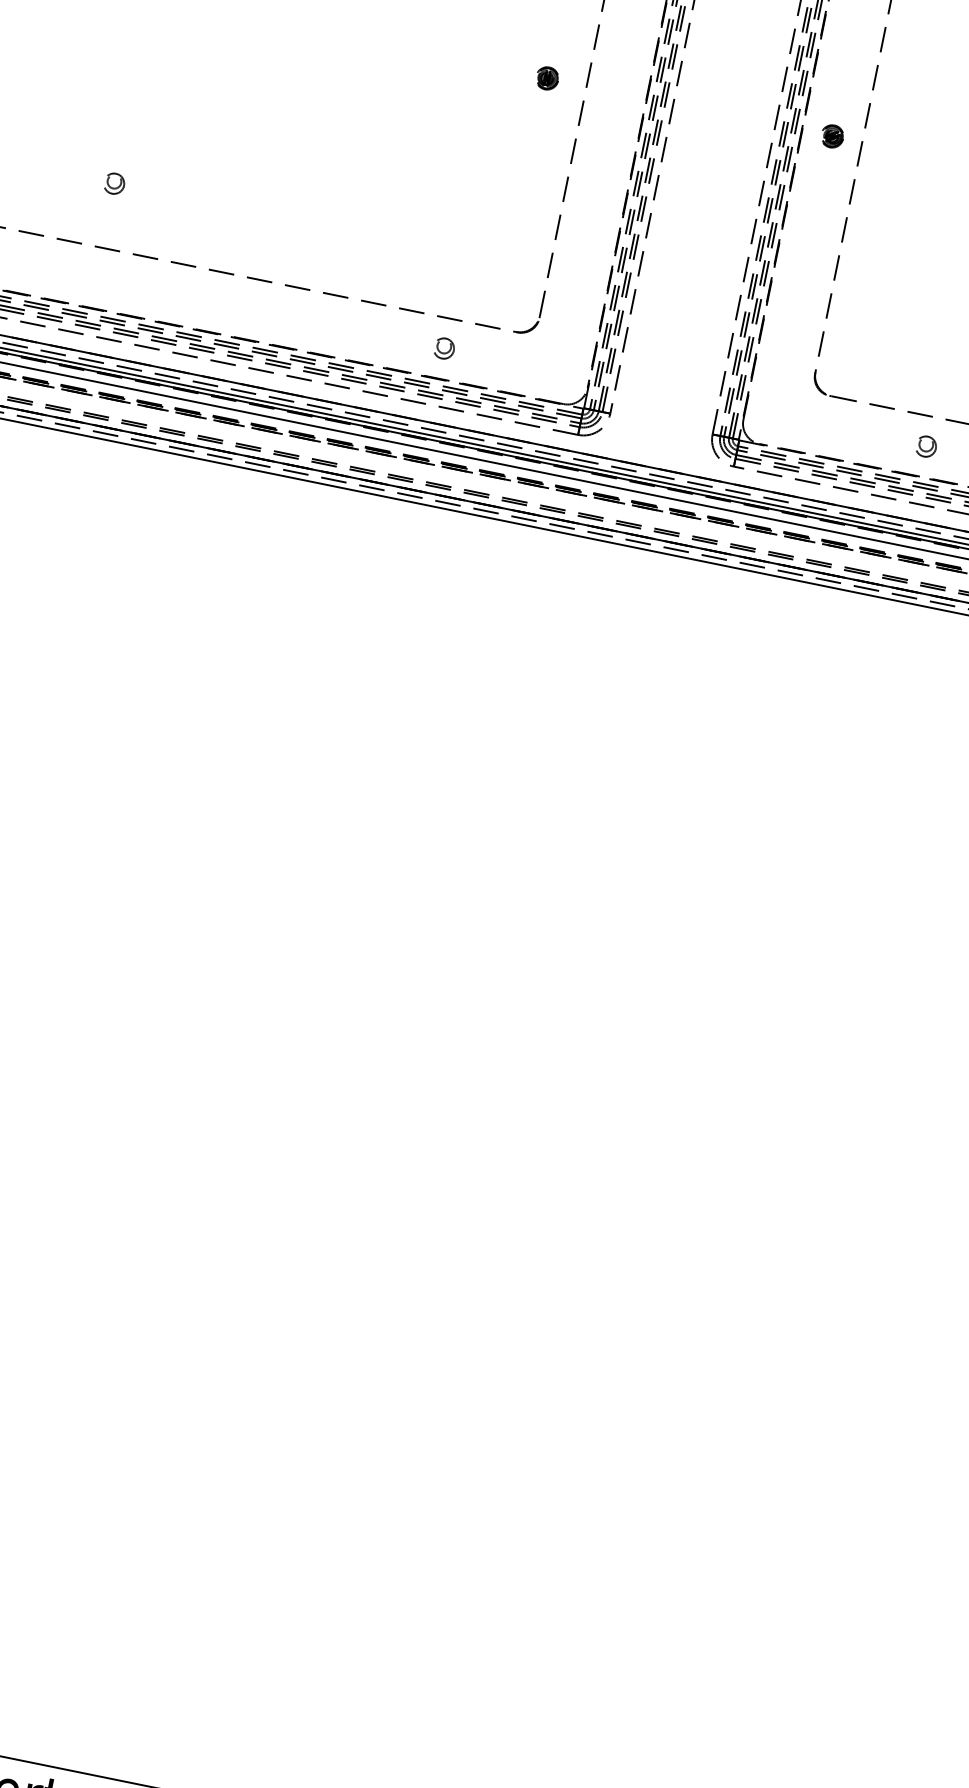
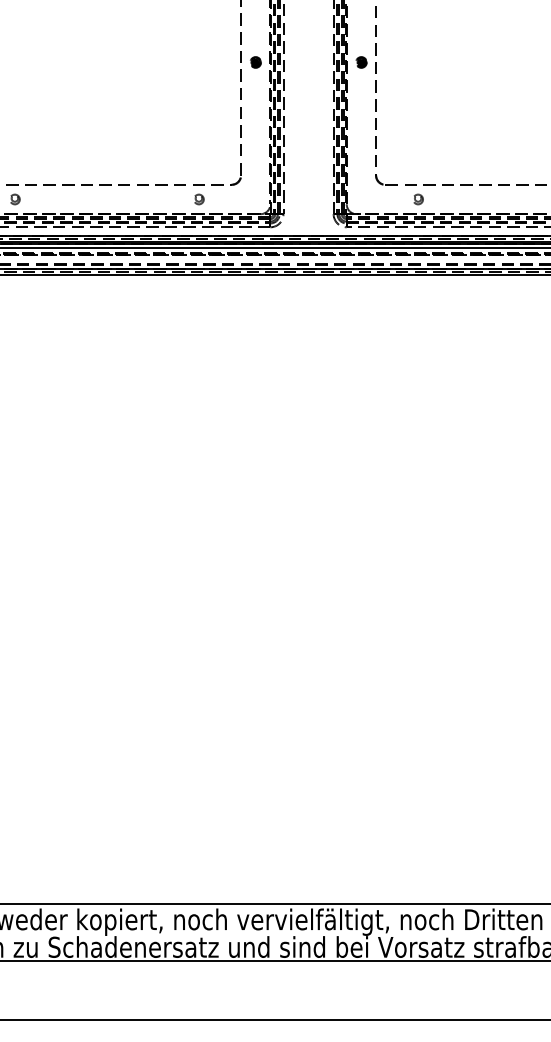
part: (546, 78) -> (255, 62), moved
part: (115, 183) -> (15, 199), moved
part: (926, 446) -> (418, 199), moved

